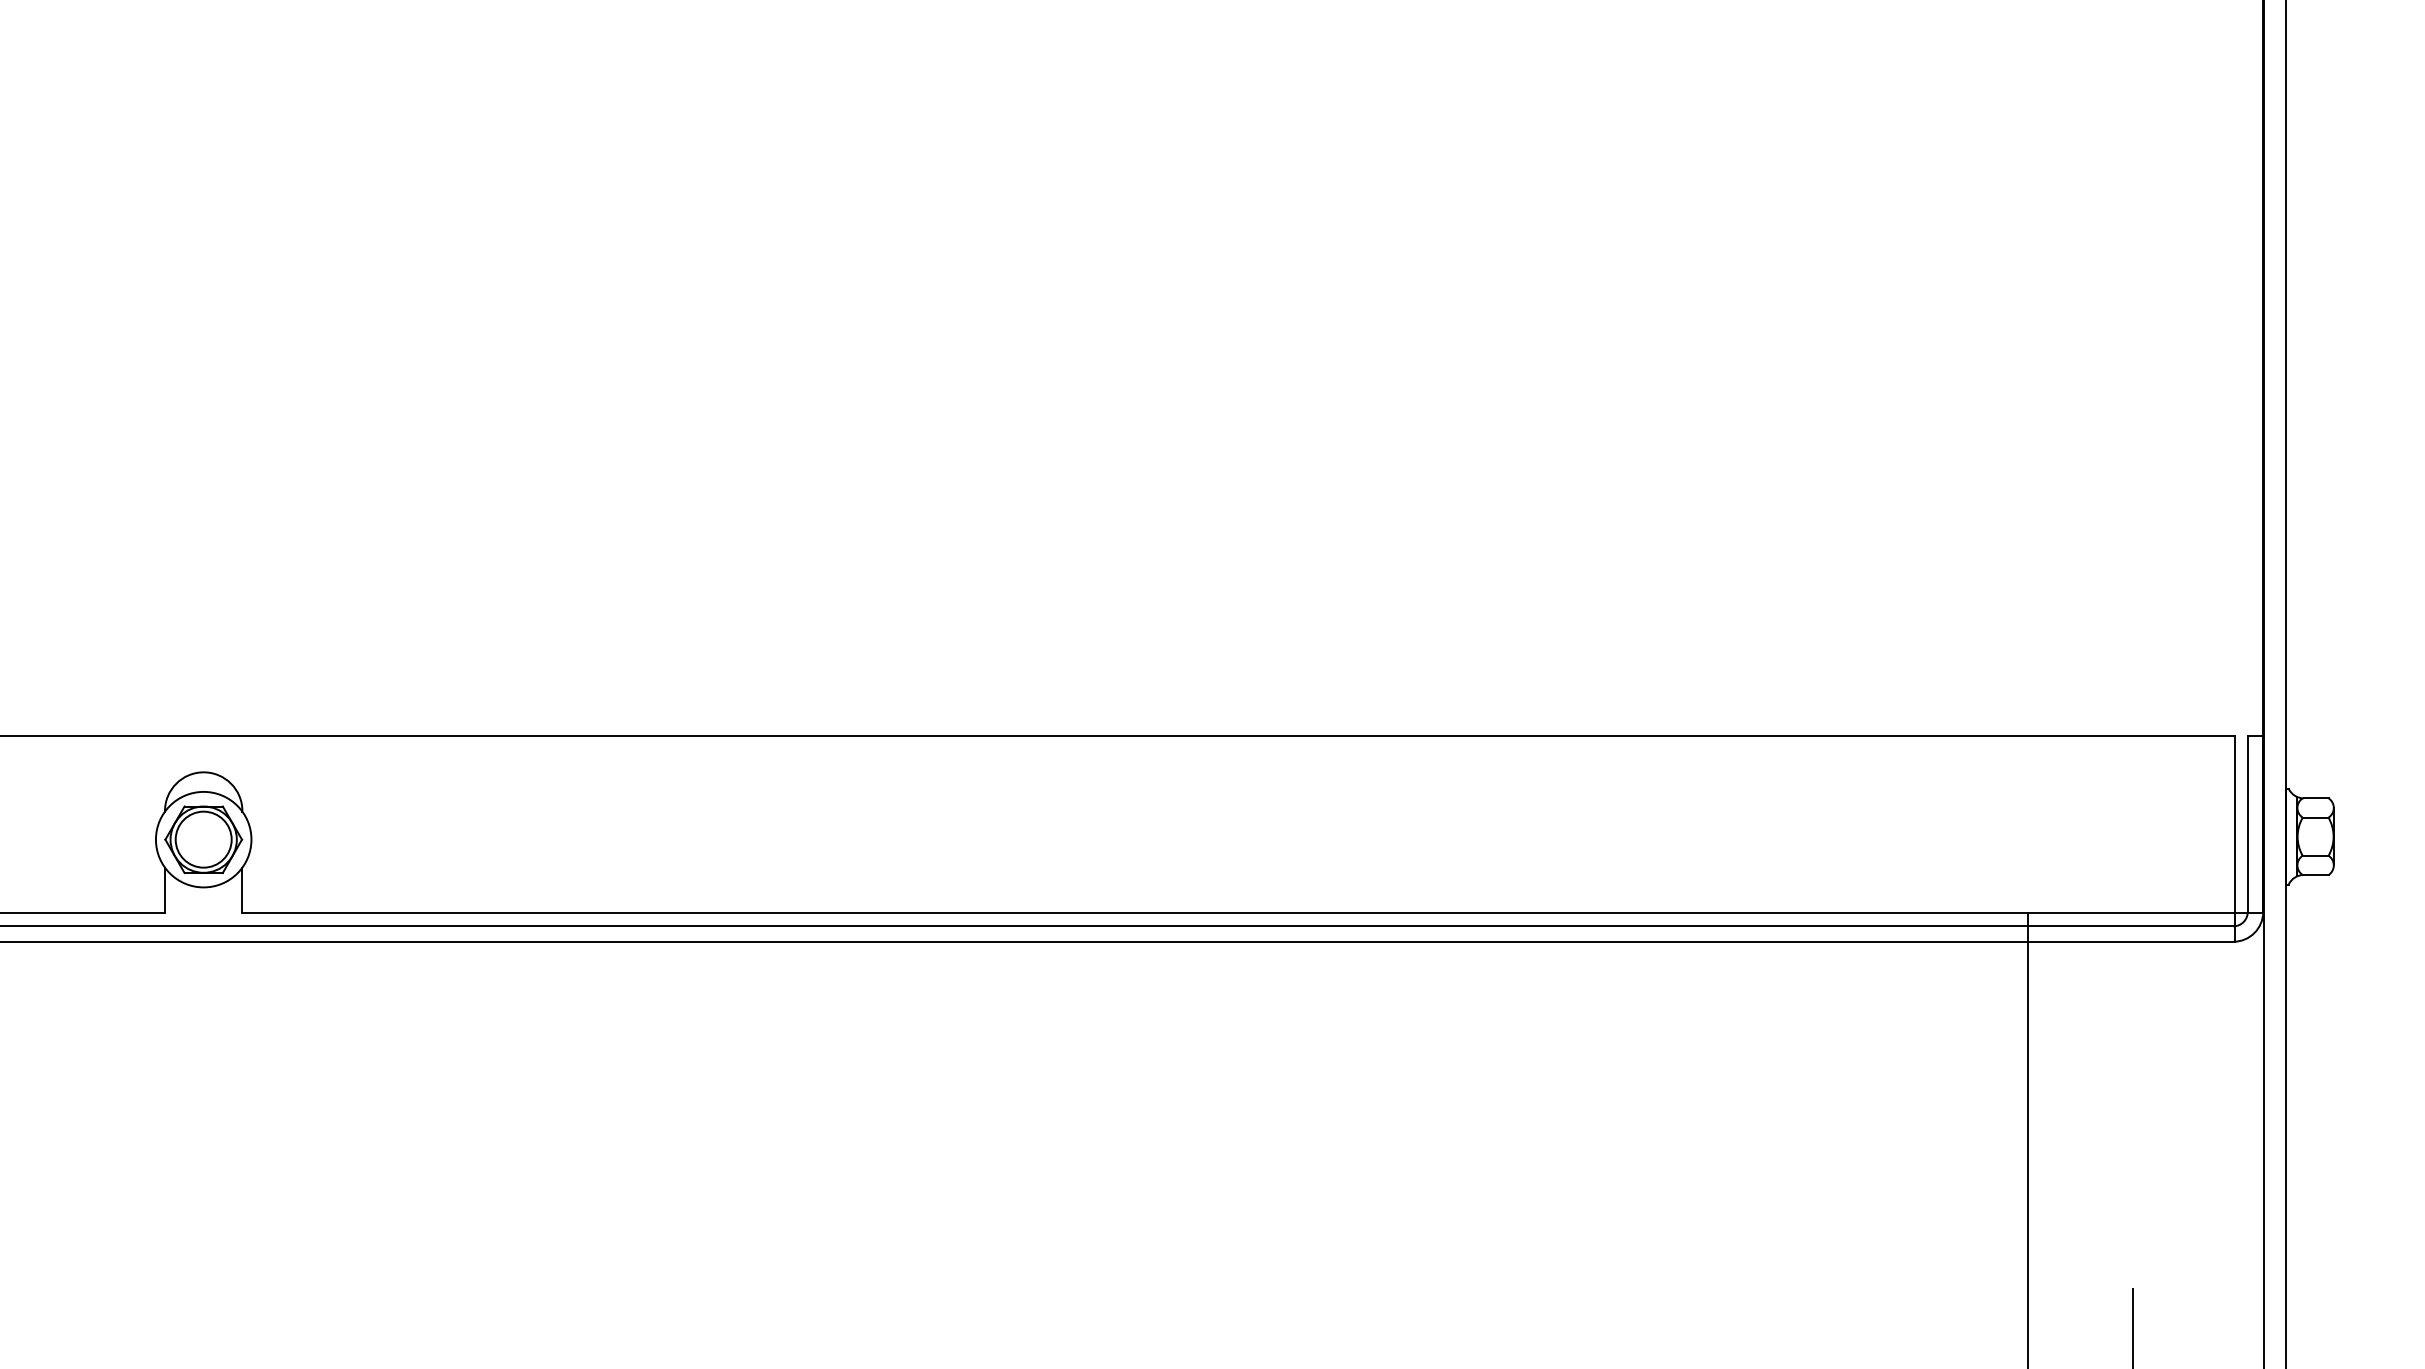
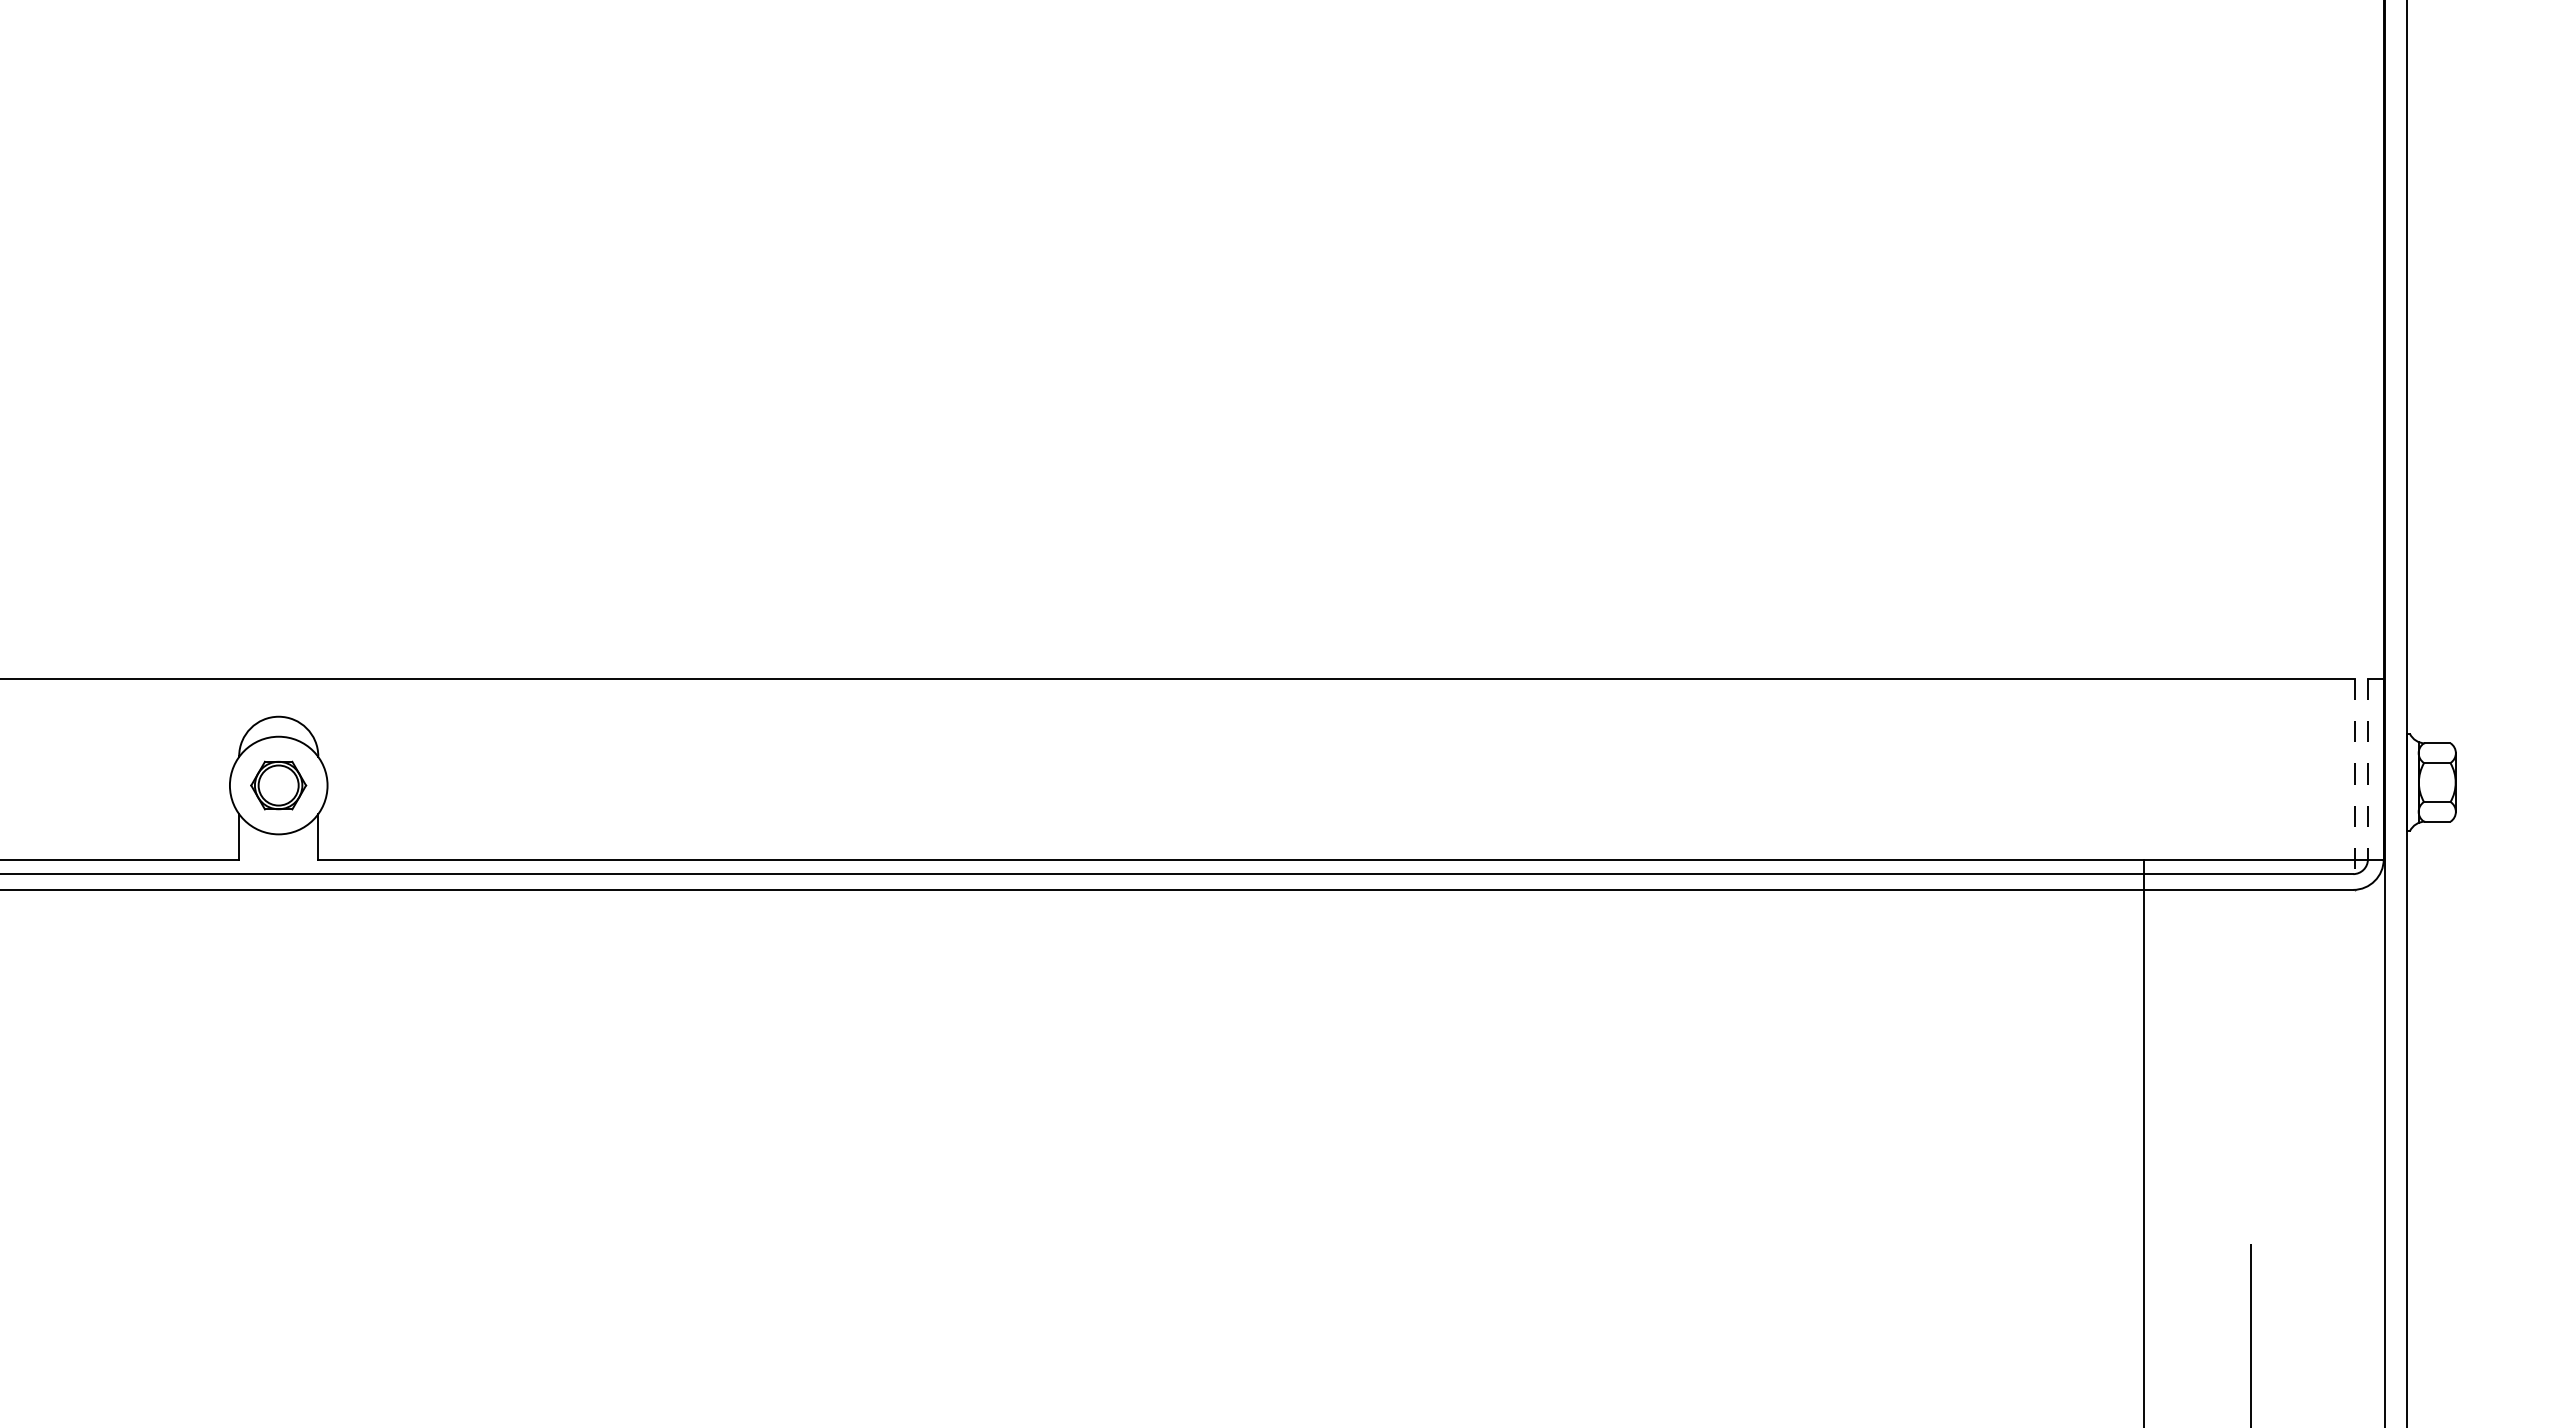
line: (2247, 823) -> (2367, 769), solid -> dashed
part: (203, 839) -> (278, 785), size x0.7
line: (2234, 839) -> (2354, 785), solid -> dashed

